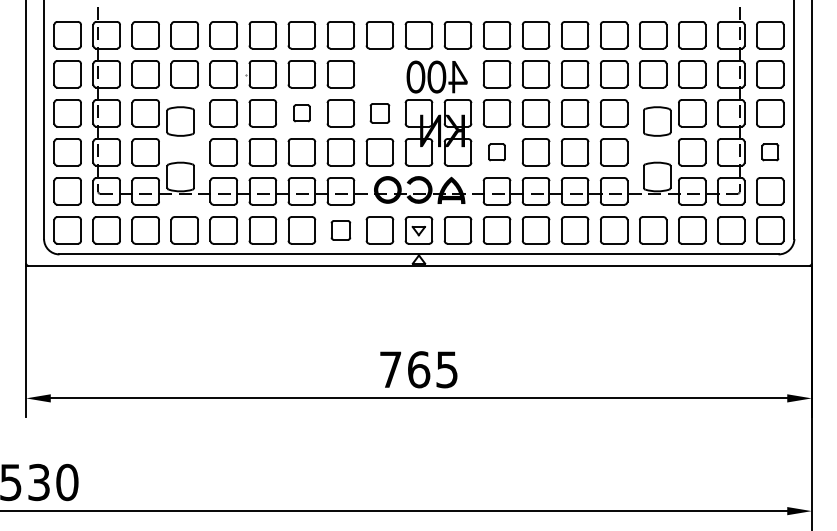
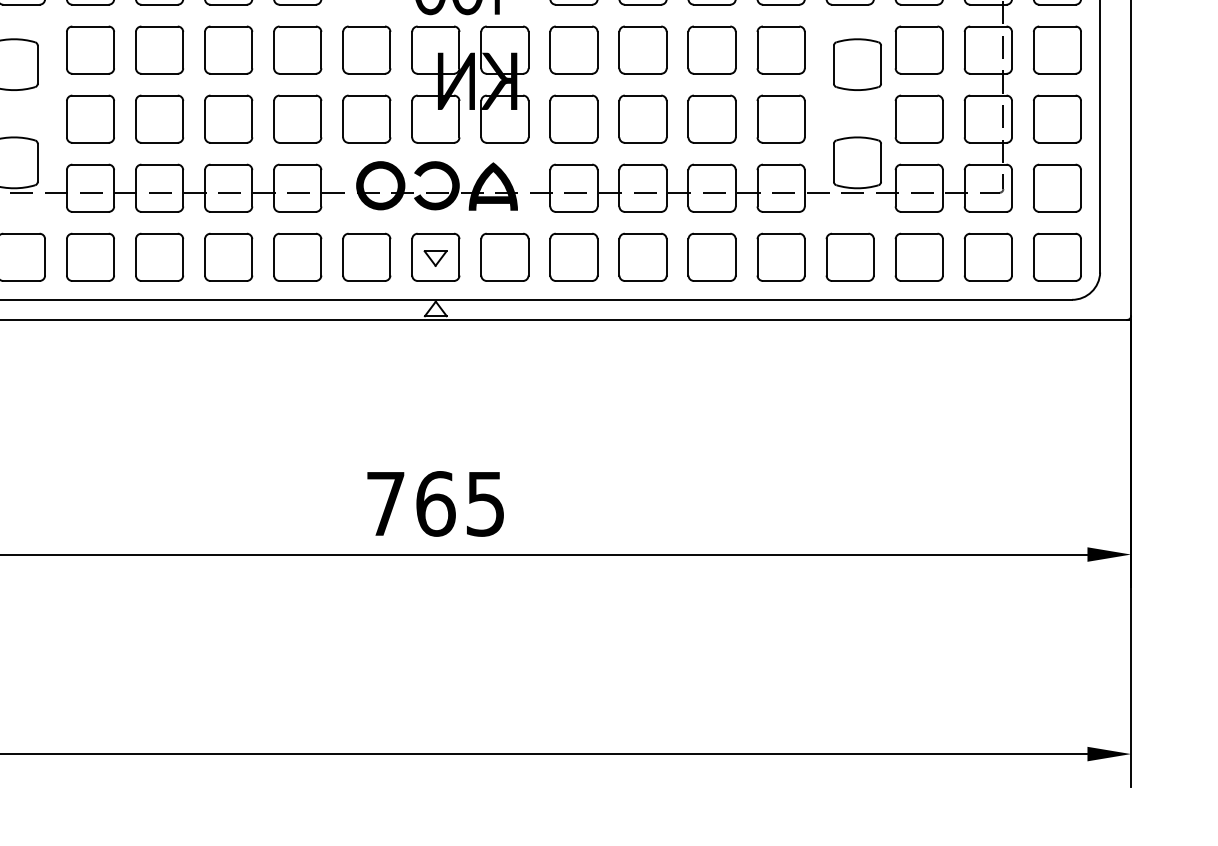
part: (301, 113) -> (227, 50), size x1.67
part: (379, 113) -> (365, 50), size x1.43
part: (496, 152) -> (573, 119), size x1.67
part: (770, 152) -> (1057, 119), size x1.67
part: (340, 230) -> (296, 257), size x1.43

